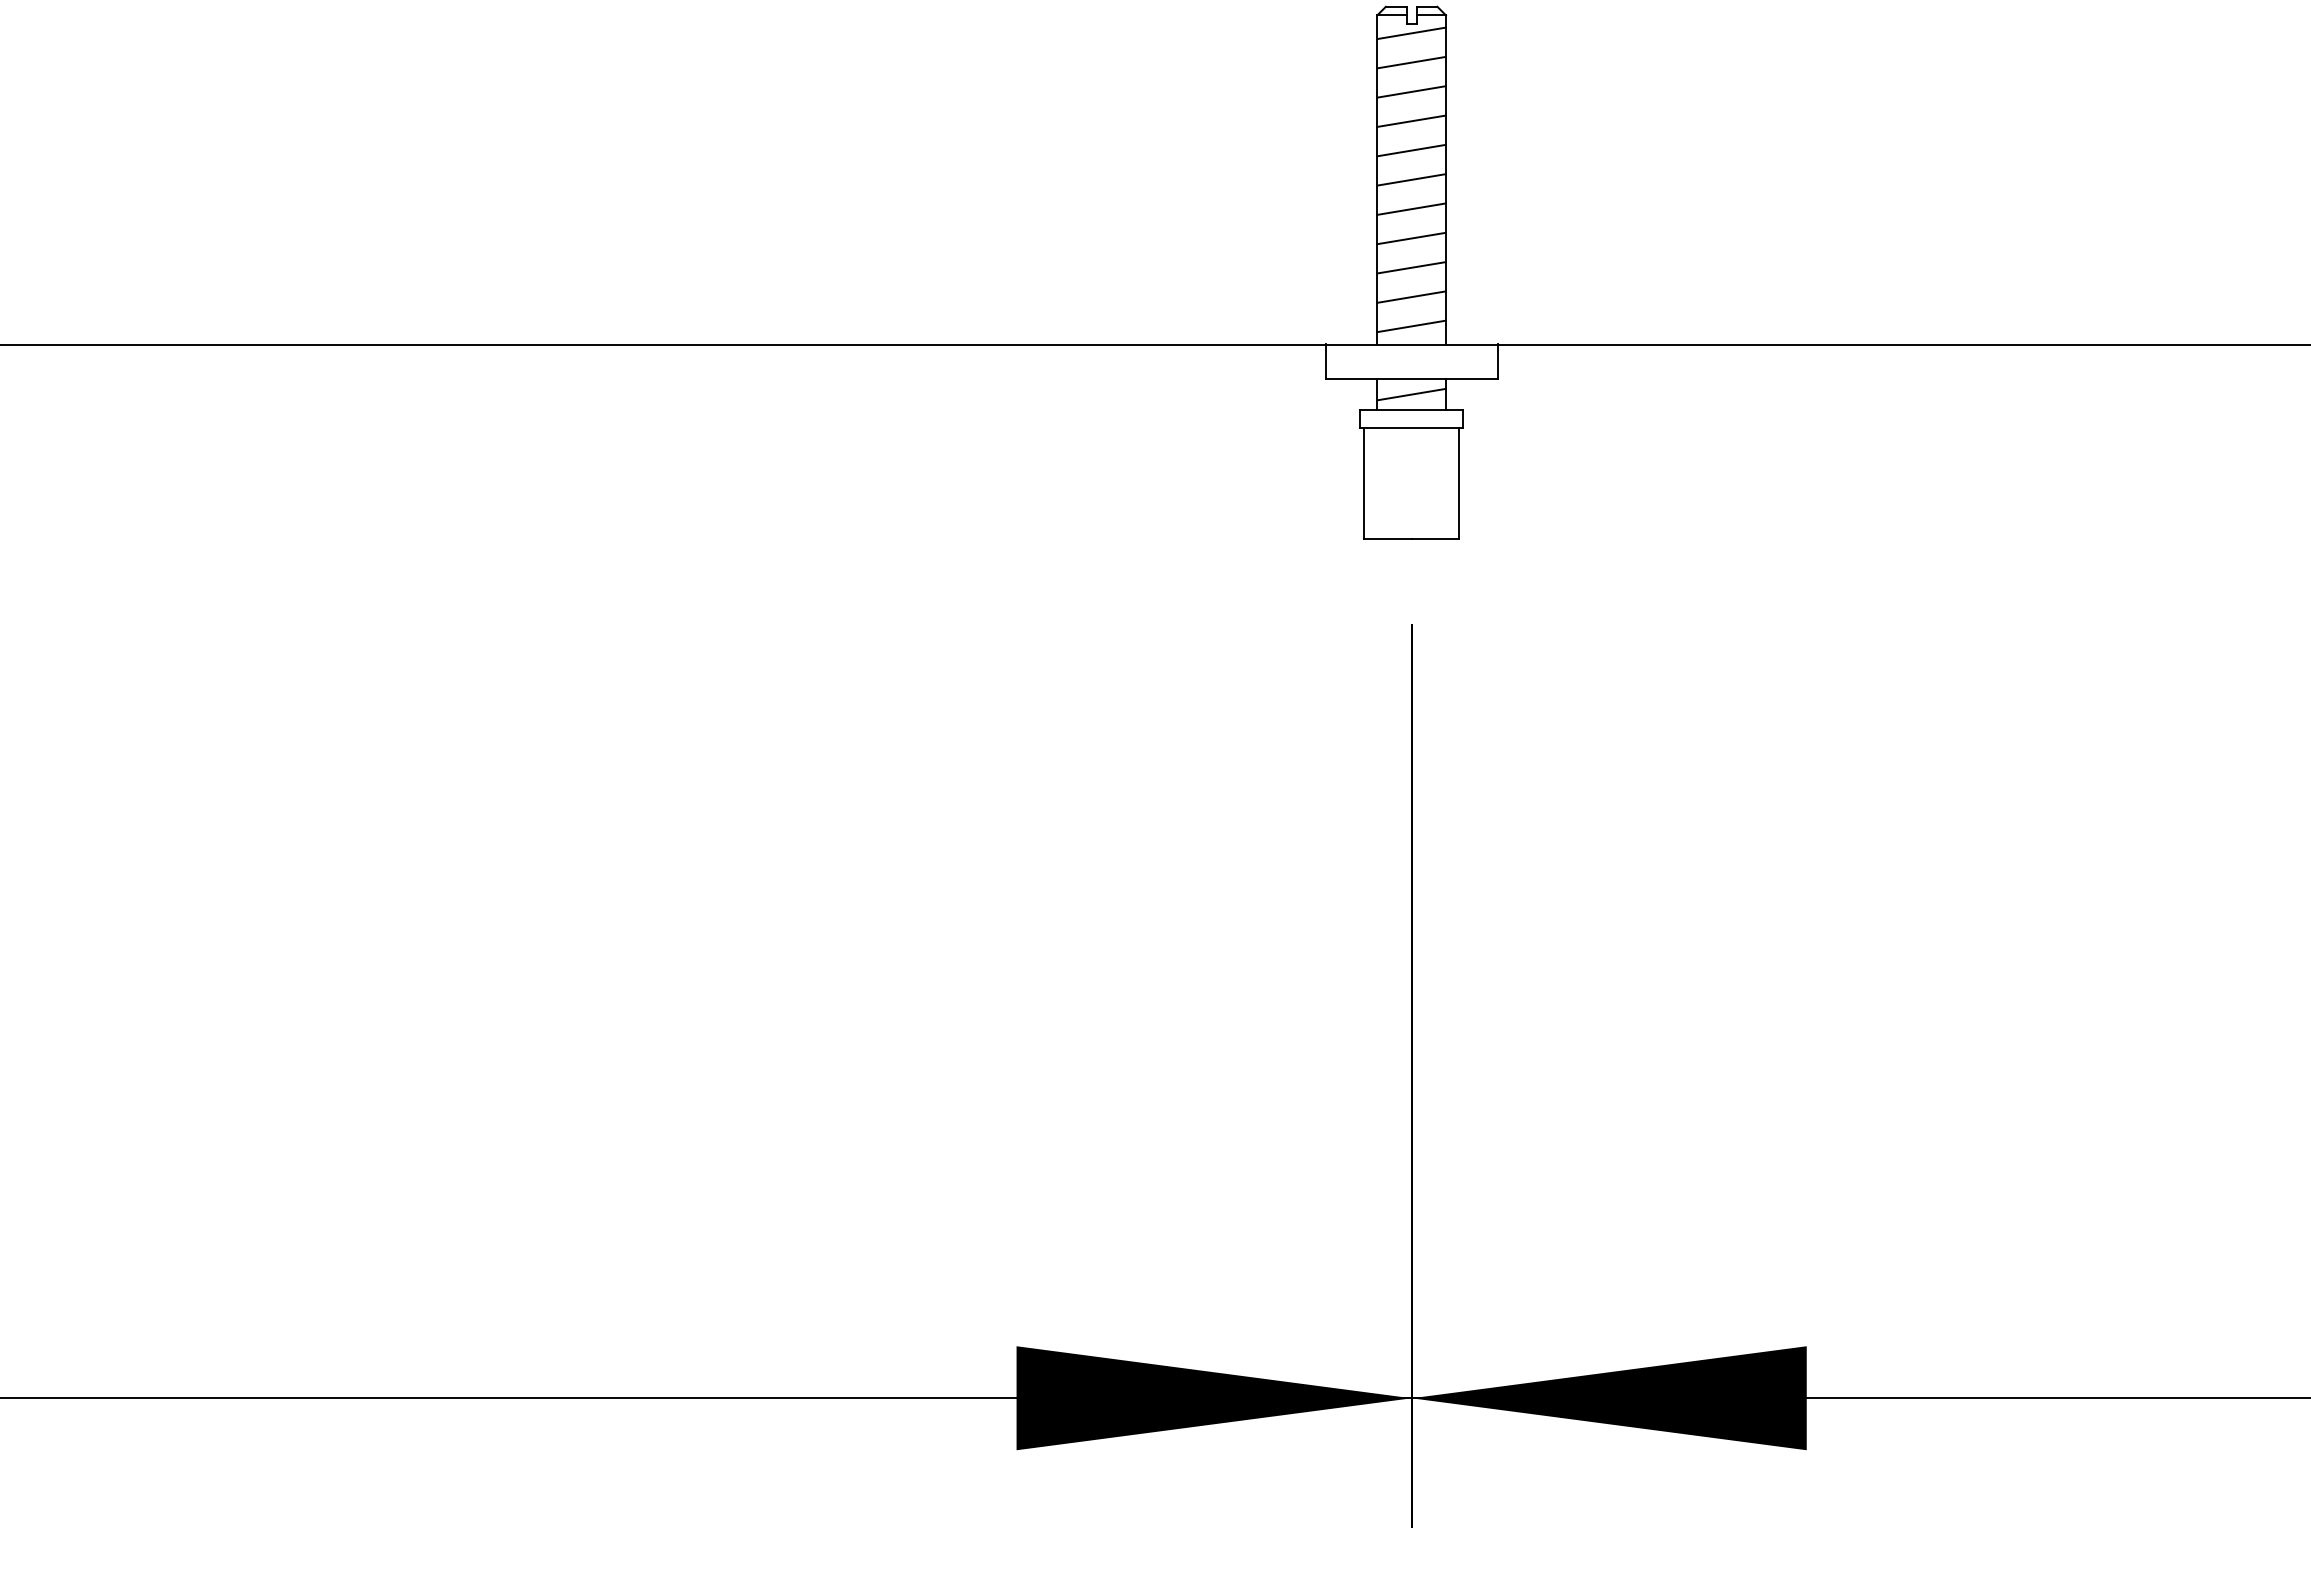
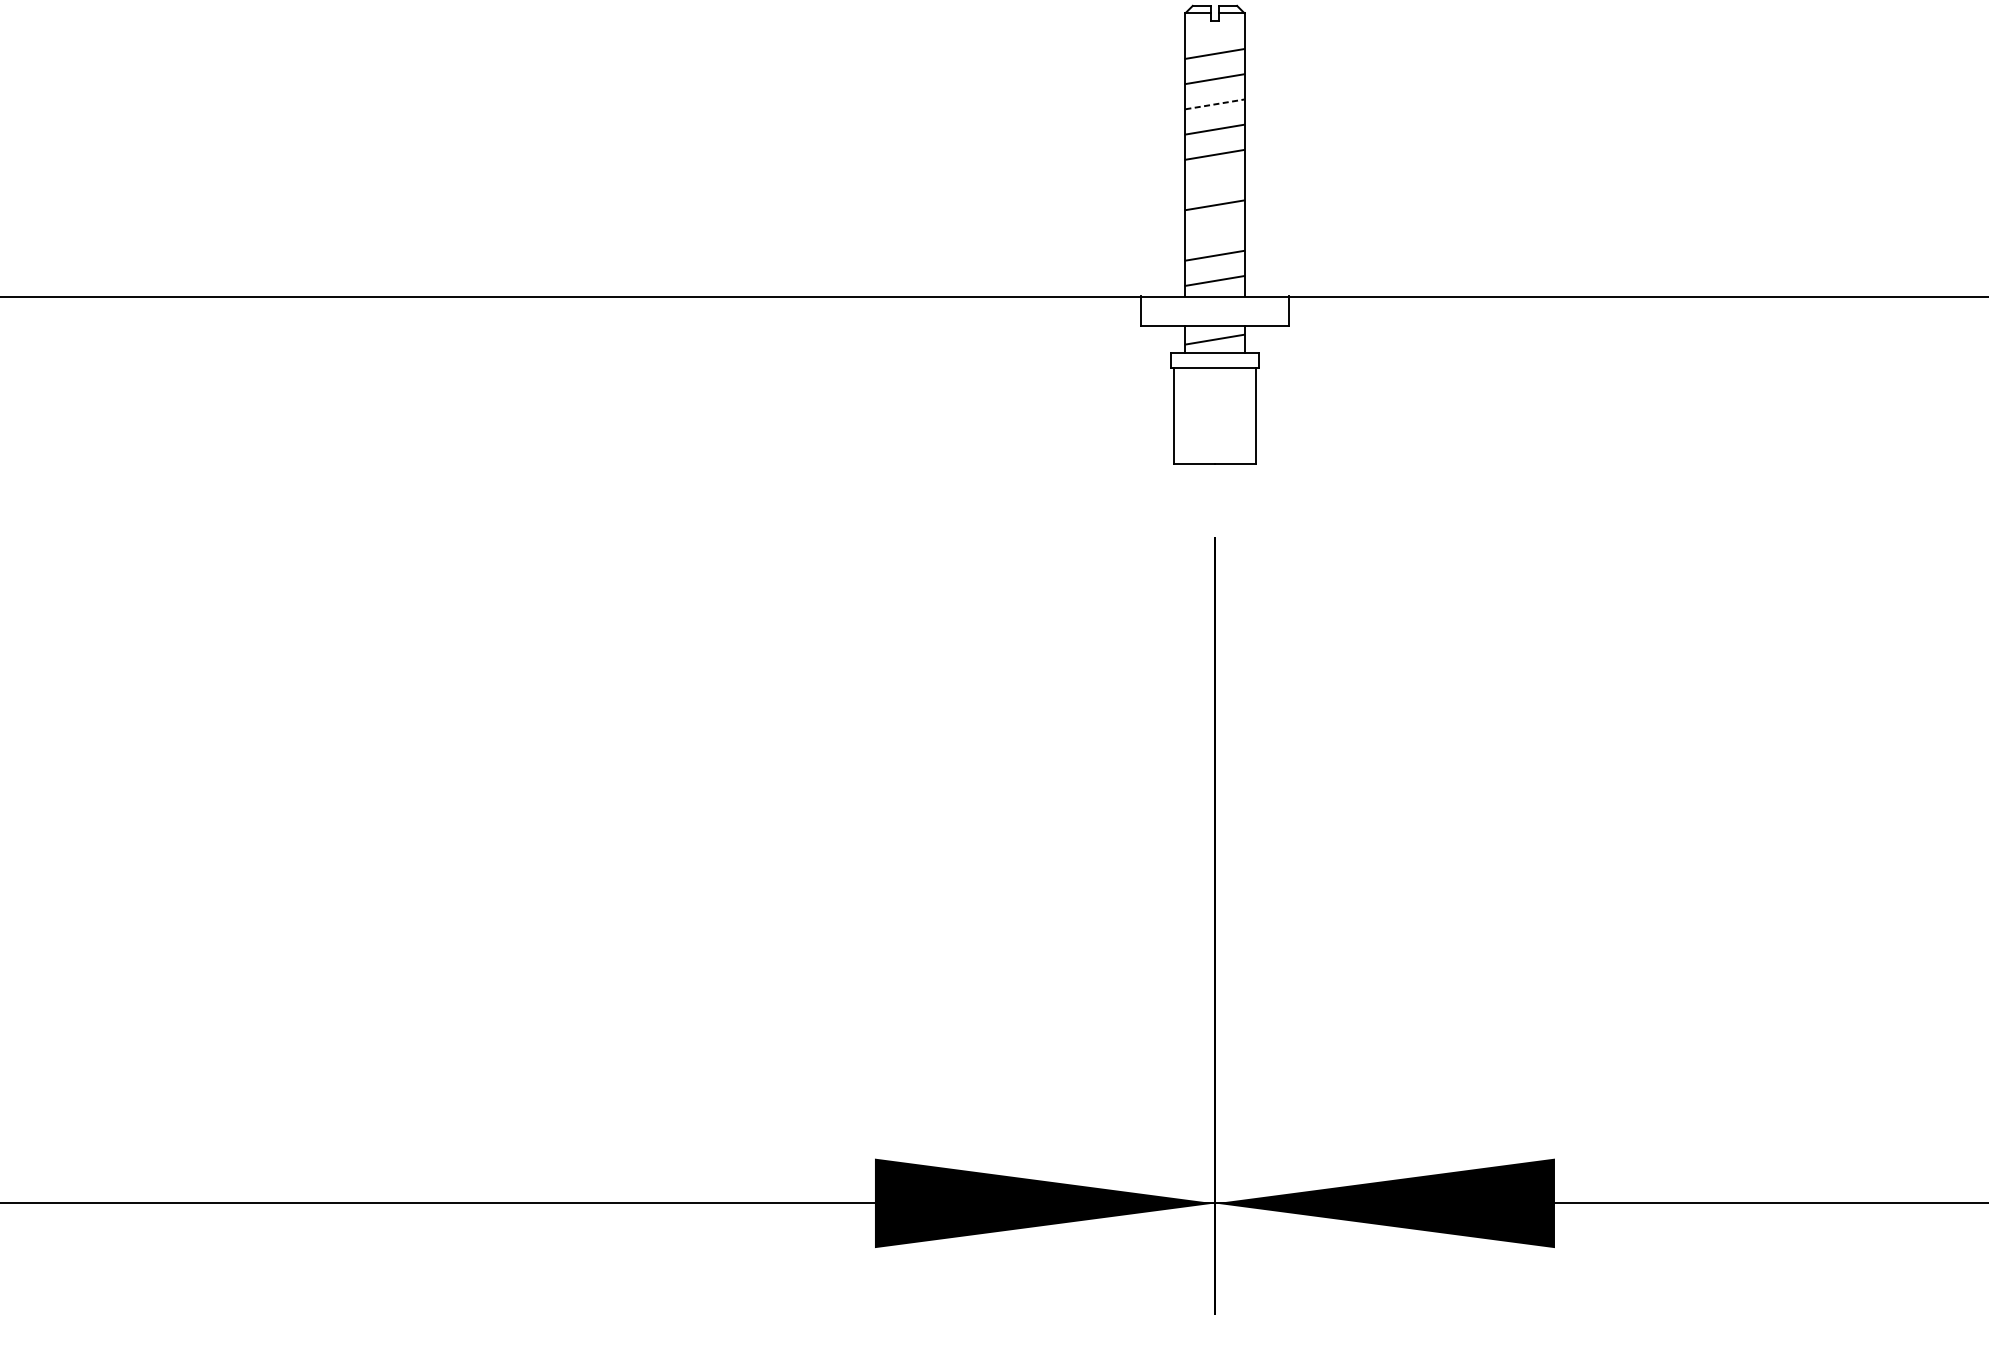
line: (1411, 33) -> (1214, 28), removed
line: (1411, 121) -> (1214, 104), solid -> dashed
line: (1411, 208) -> (1214, 179), removed
line: (1411, 267) -> (1214, 230), removed

